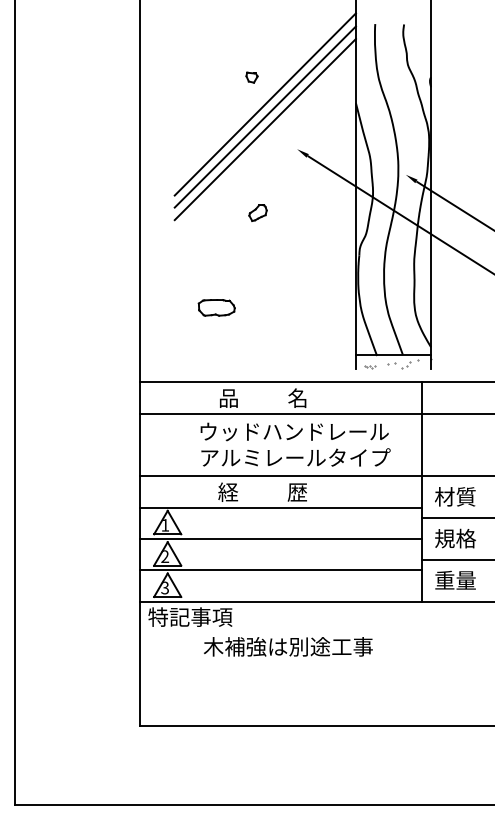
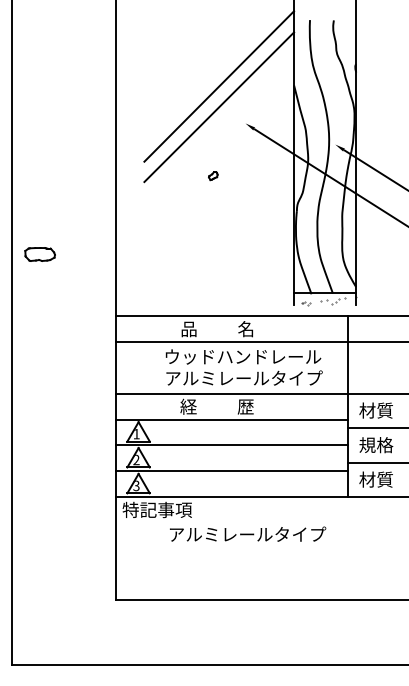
part: (251, 77) -> (207, 64), removed
line: (265, 116) -> (219, 96), removed
part: (258, 212) -> (213, 175), size x0.6
part: (216, 307) -> (39, 254), moved
text: (455, 580) -> (376, 479), 重量 -> 材質
text: (299, 646) -> (247, 534), 木補強は別途工事 -> アルミレールタイプ

